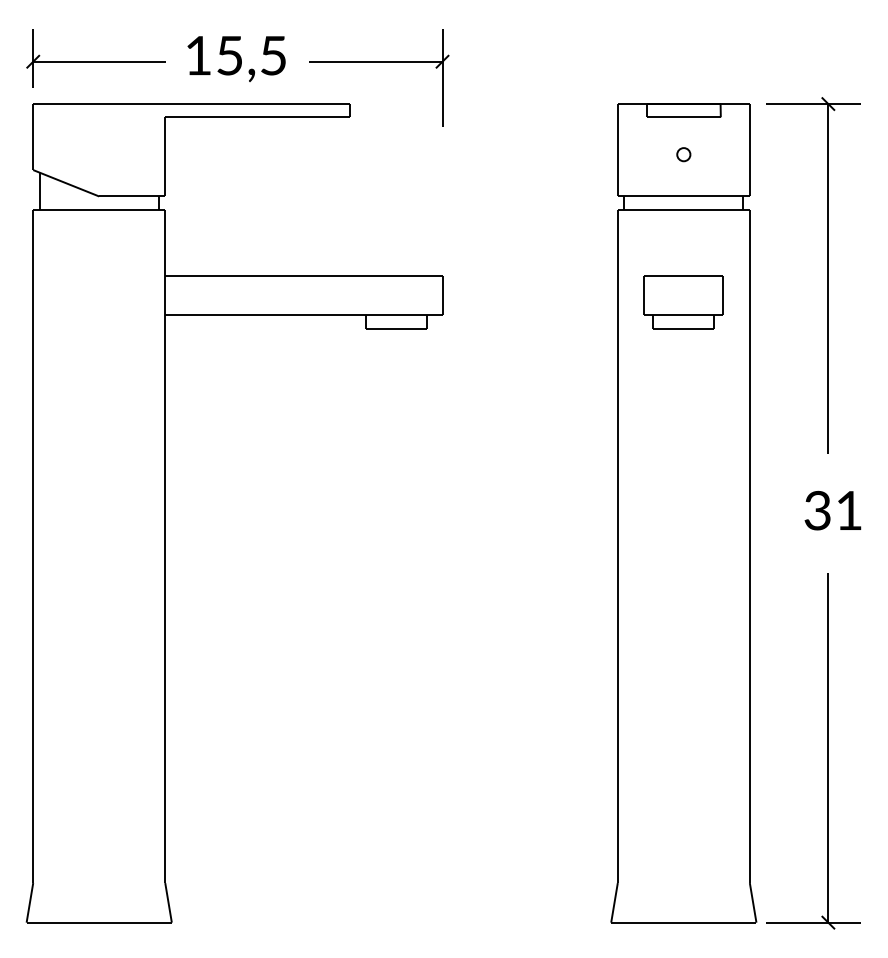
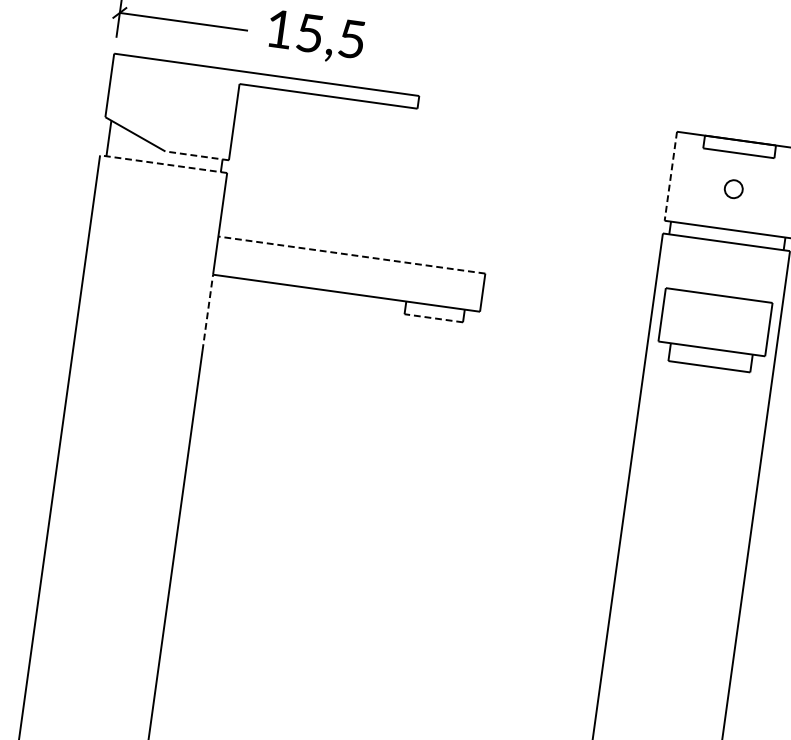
part: (379, 62) -> (453, 59), removed
line: (617, 150) -> (670, 176), solid -> dashed
part: (683, 154) -> (733, 189), size x1.4
line: (131, 196) -> (196, 155), solid -> dashed
line: (98, 209) -> (162, 163), solid -> dashed
line: (303, 275) -> (351, 254), solid -> dashed
part: (683, 302) -> (713, 331), size x1.4
line: (395, 328) -> (433, 318), solid -> dashed
line: (165, 354) -> (208, 312), solid -> dashed

